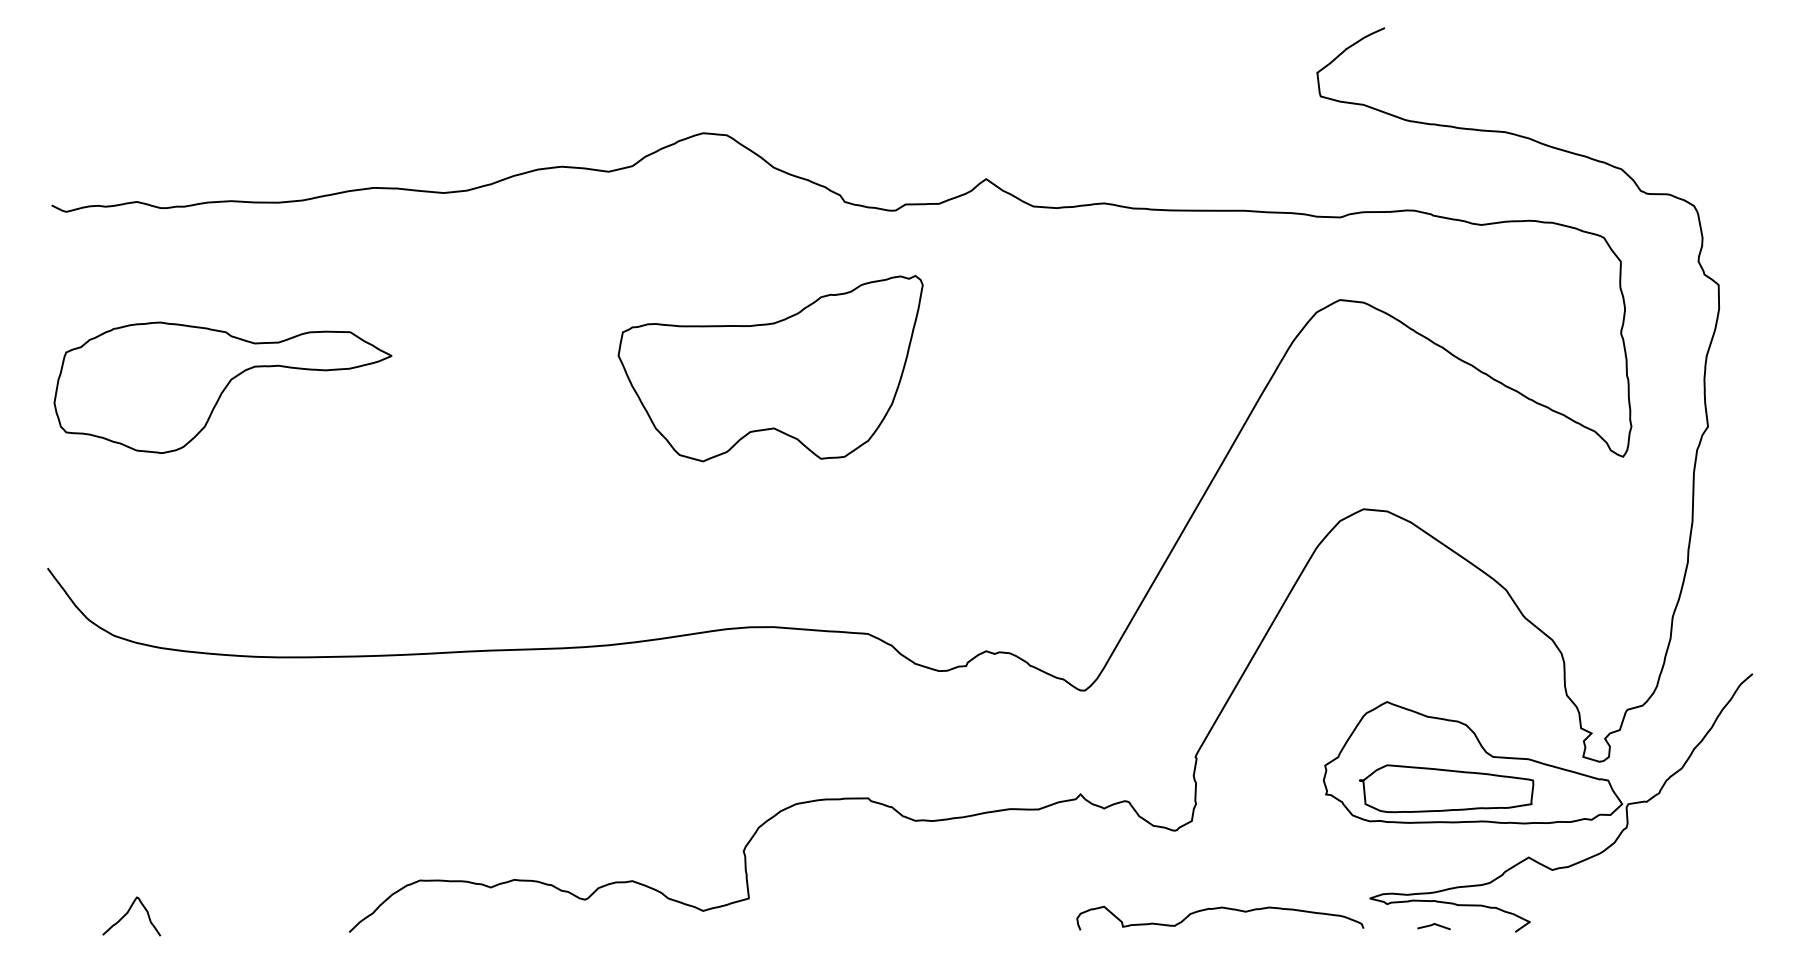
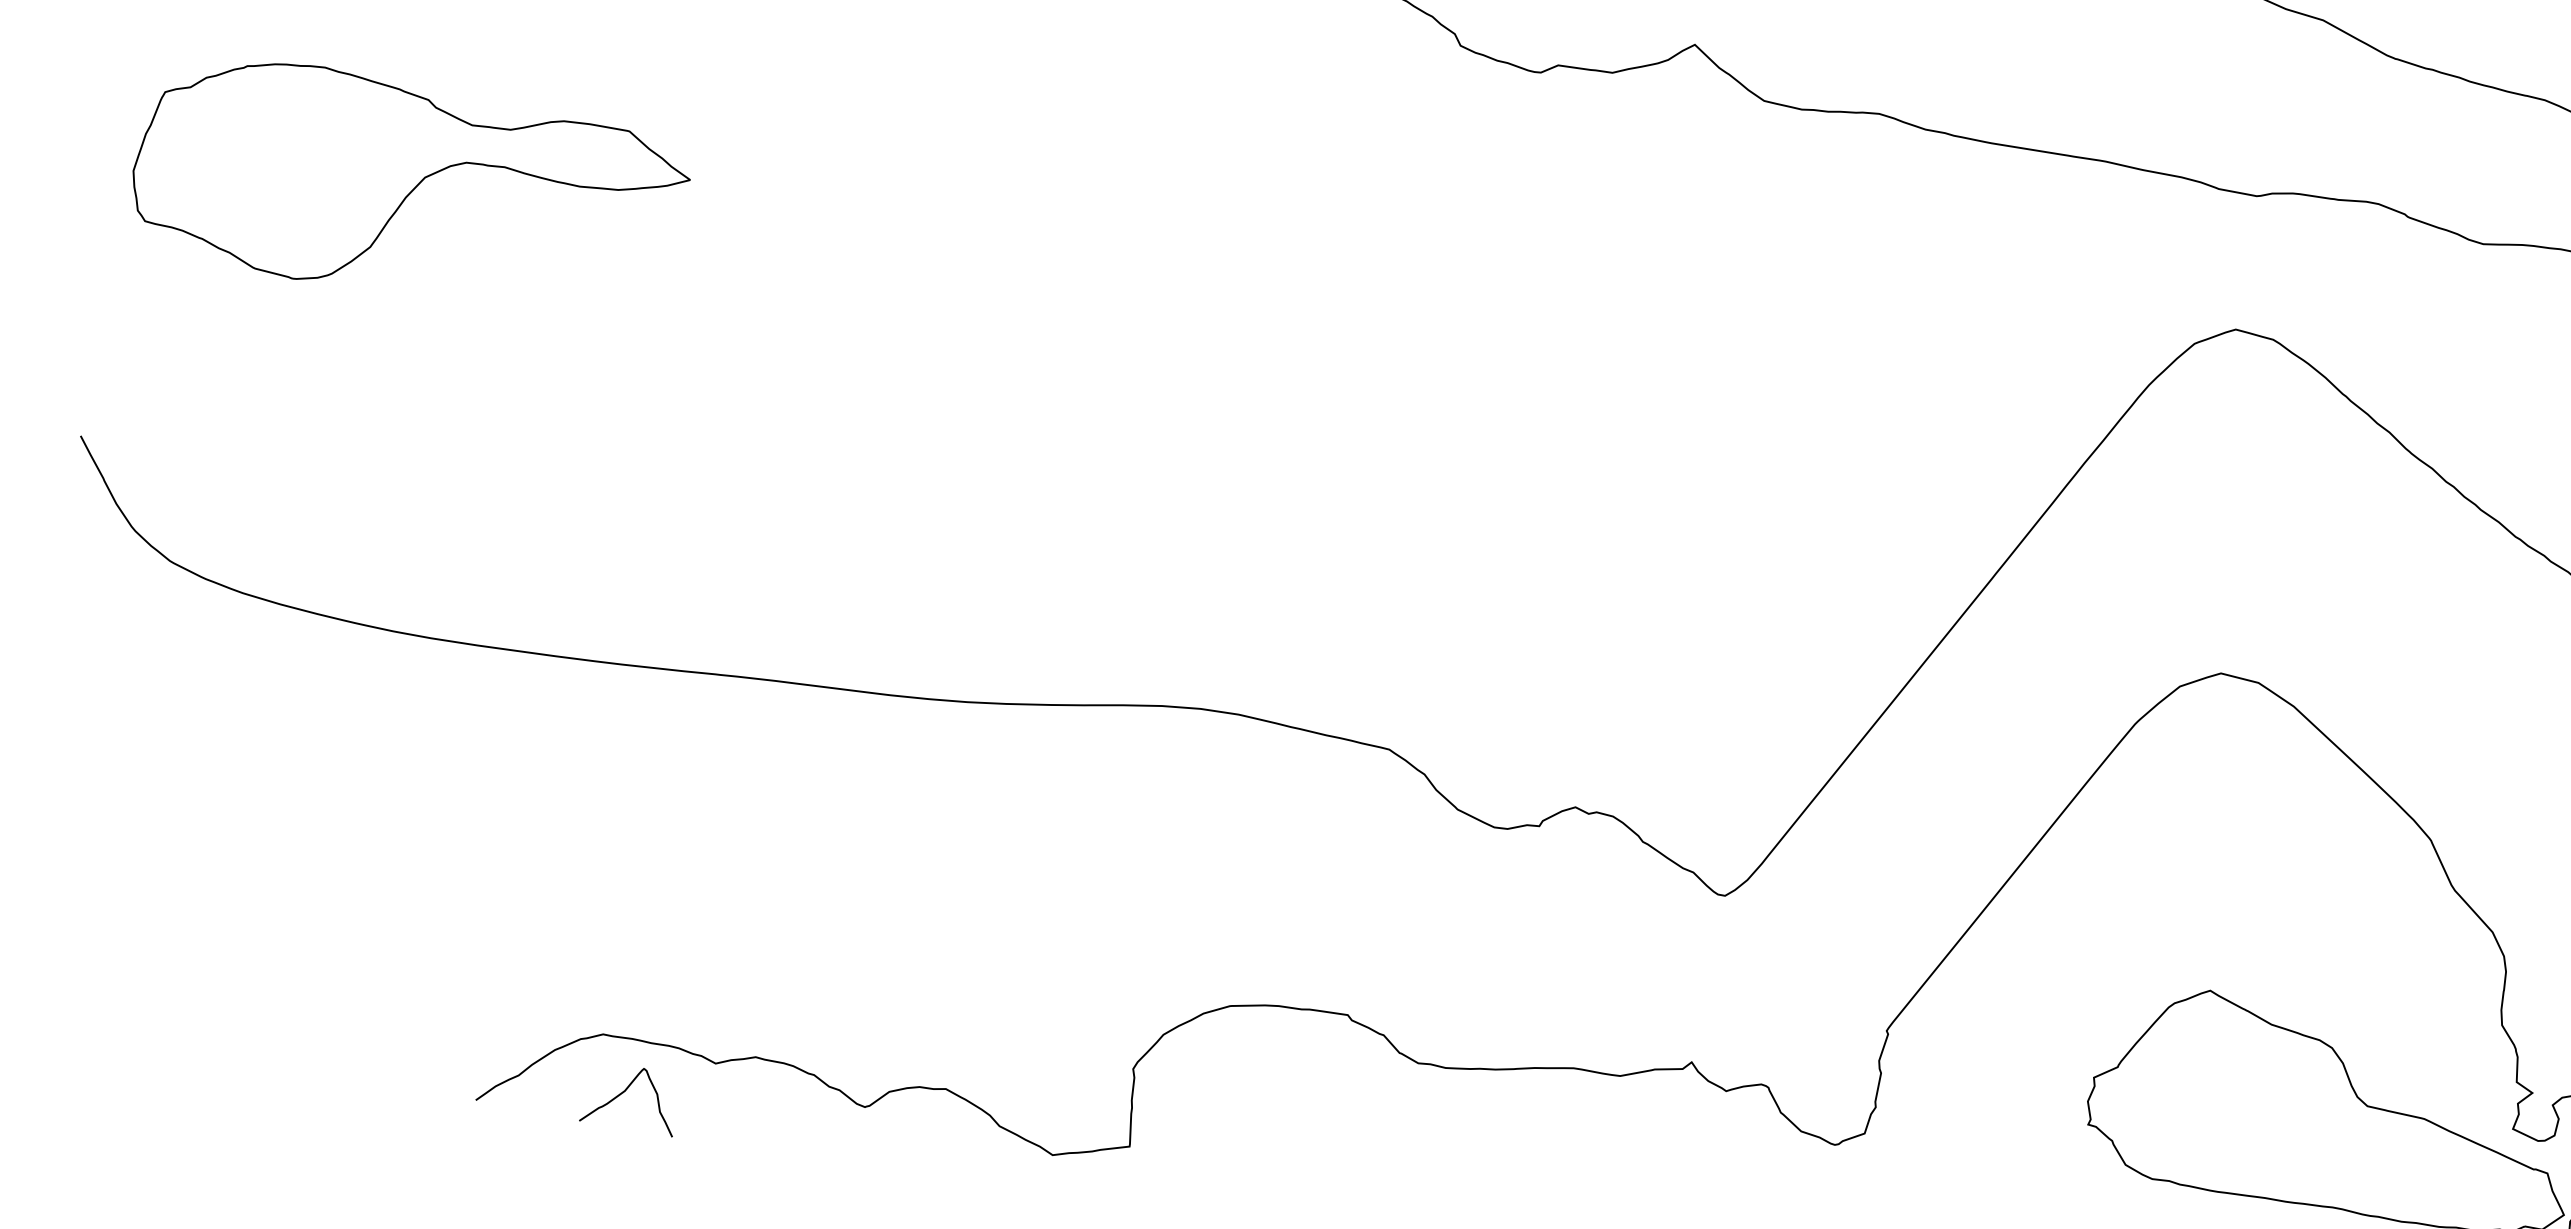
part: (770, 368) -> (1298, 296), removed
part: (1446, 788) -> (2284, 1145), removed
curve: (128, 913) -> (626, 1092), moved

